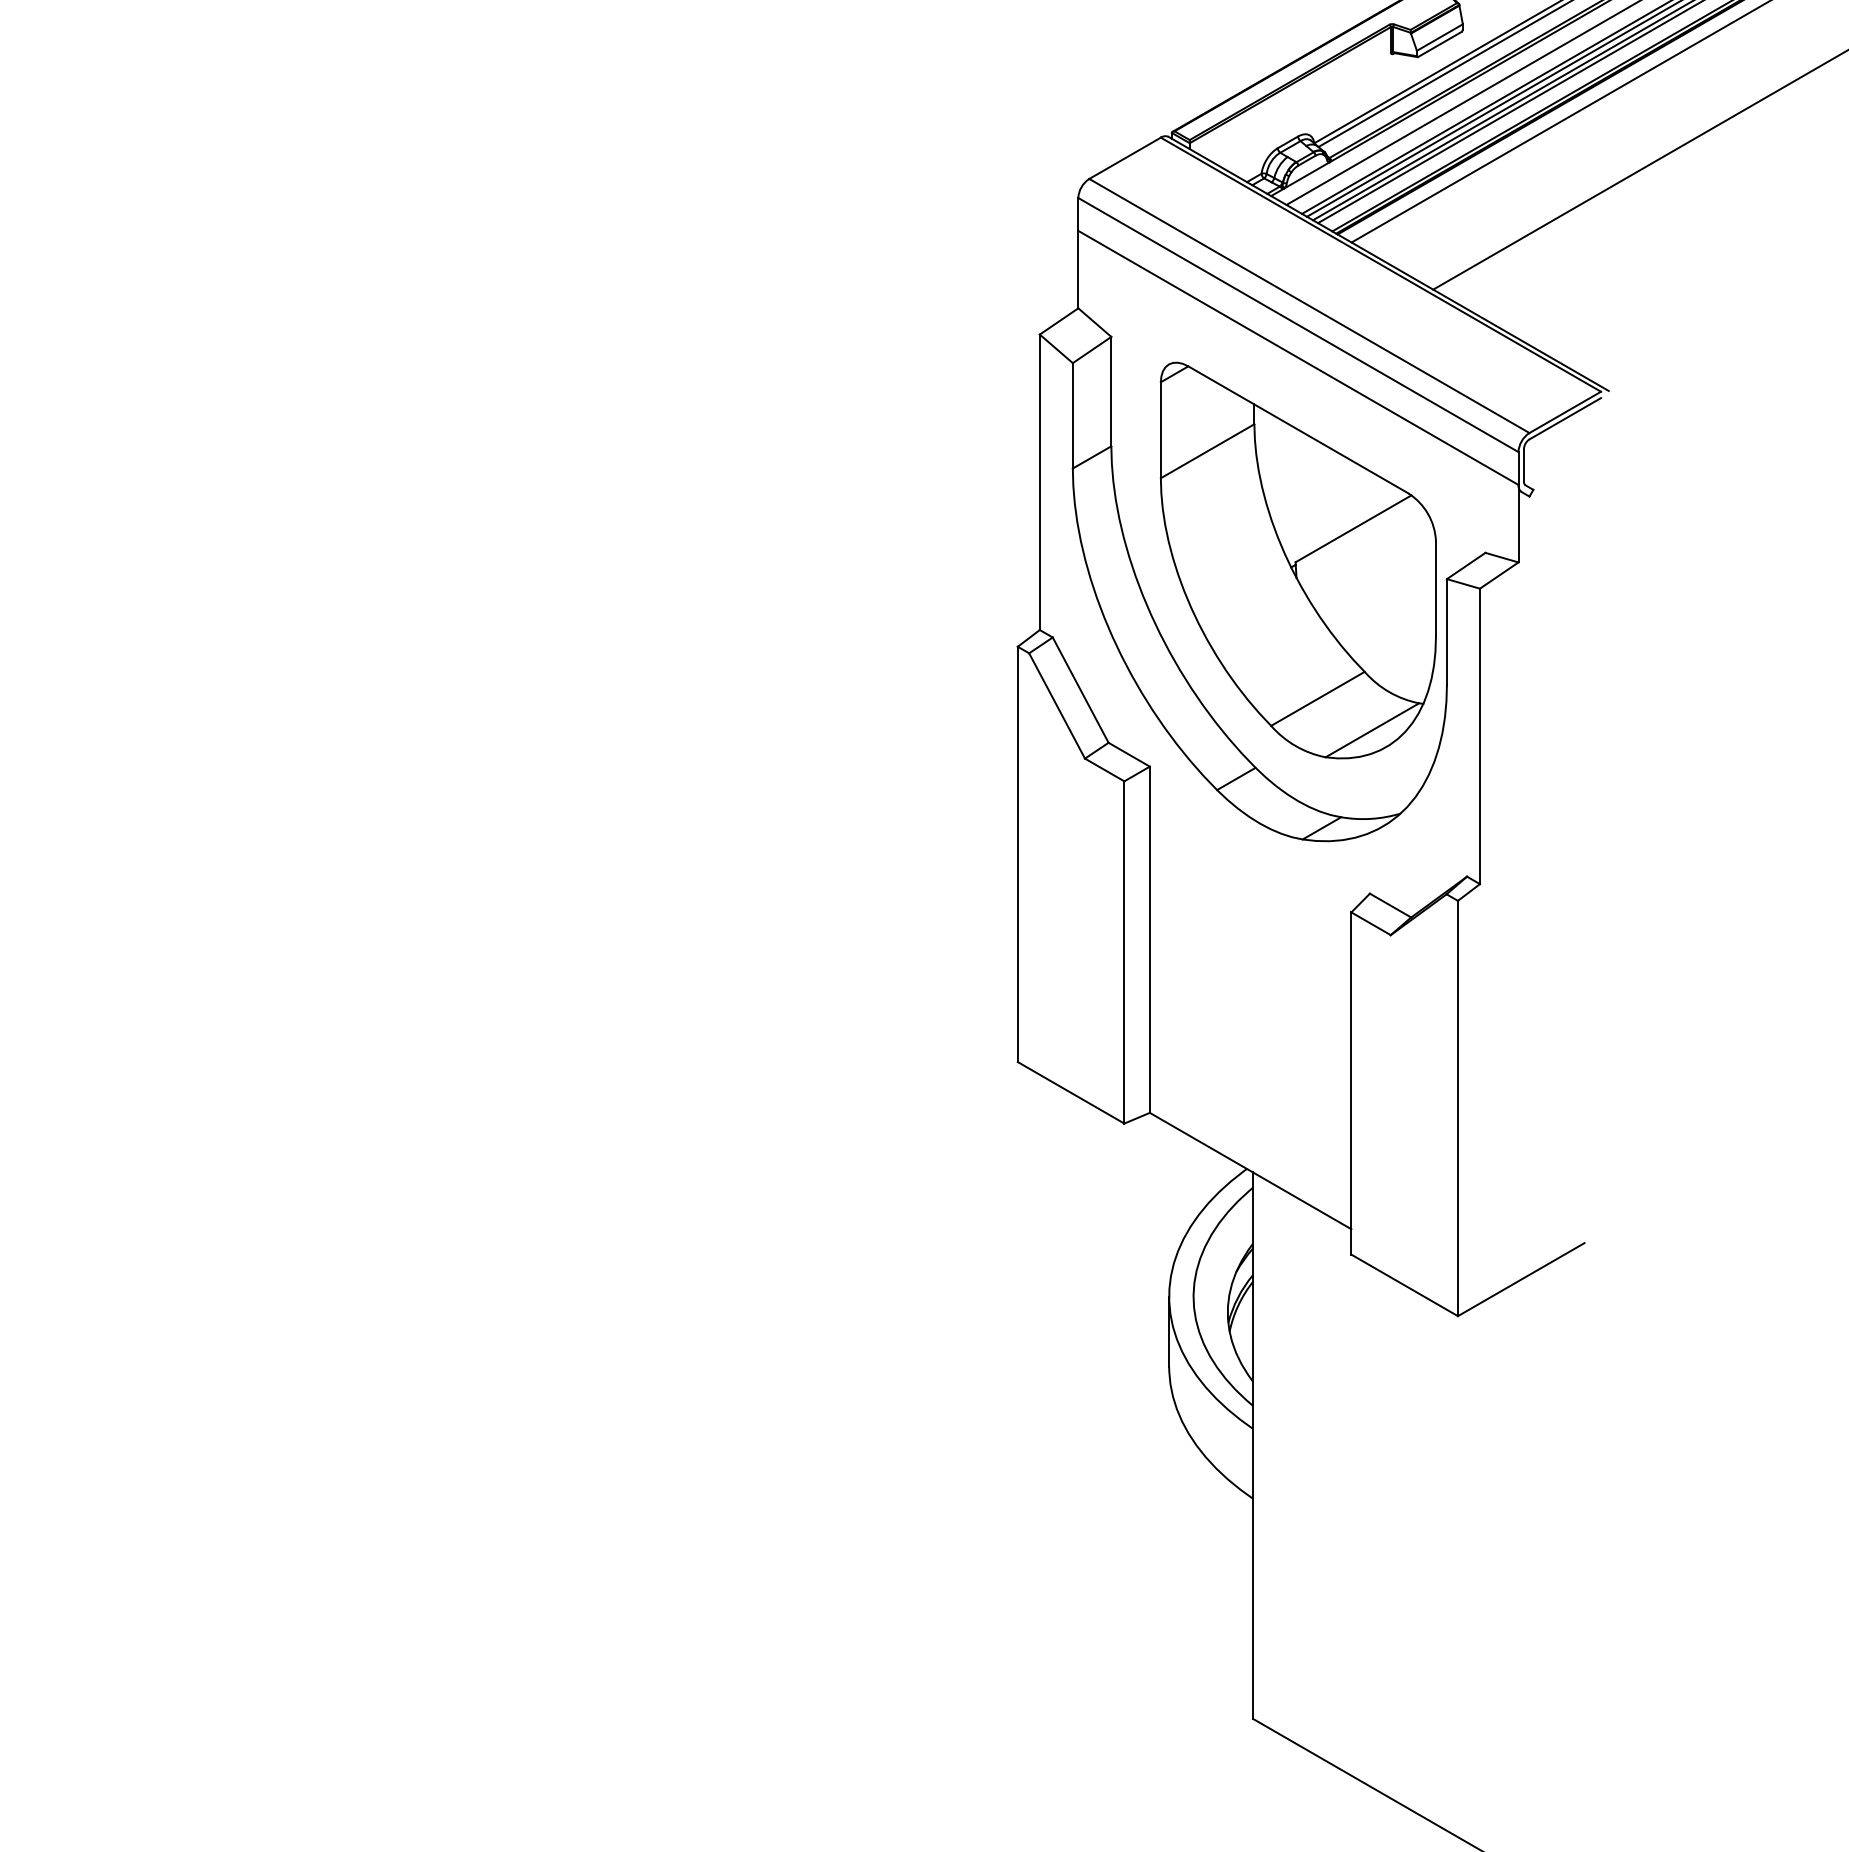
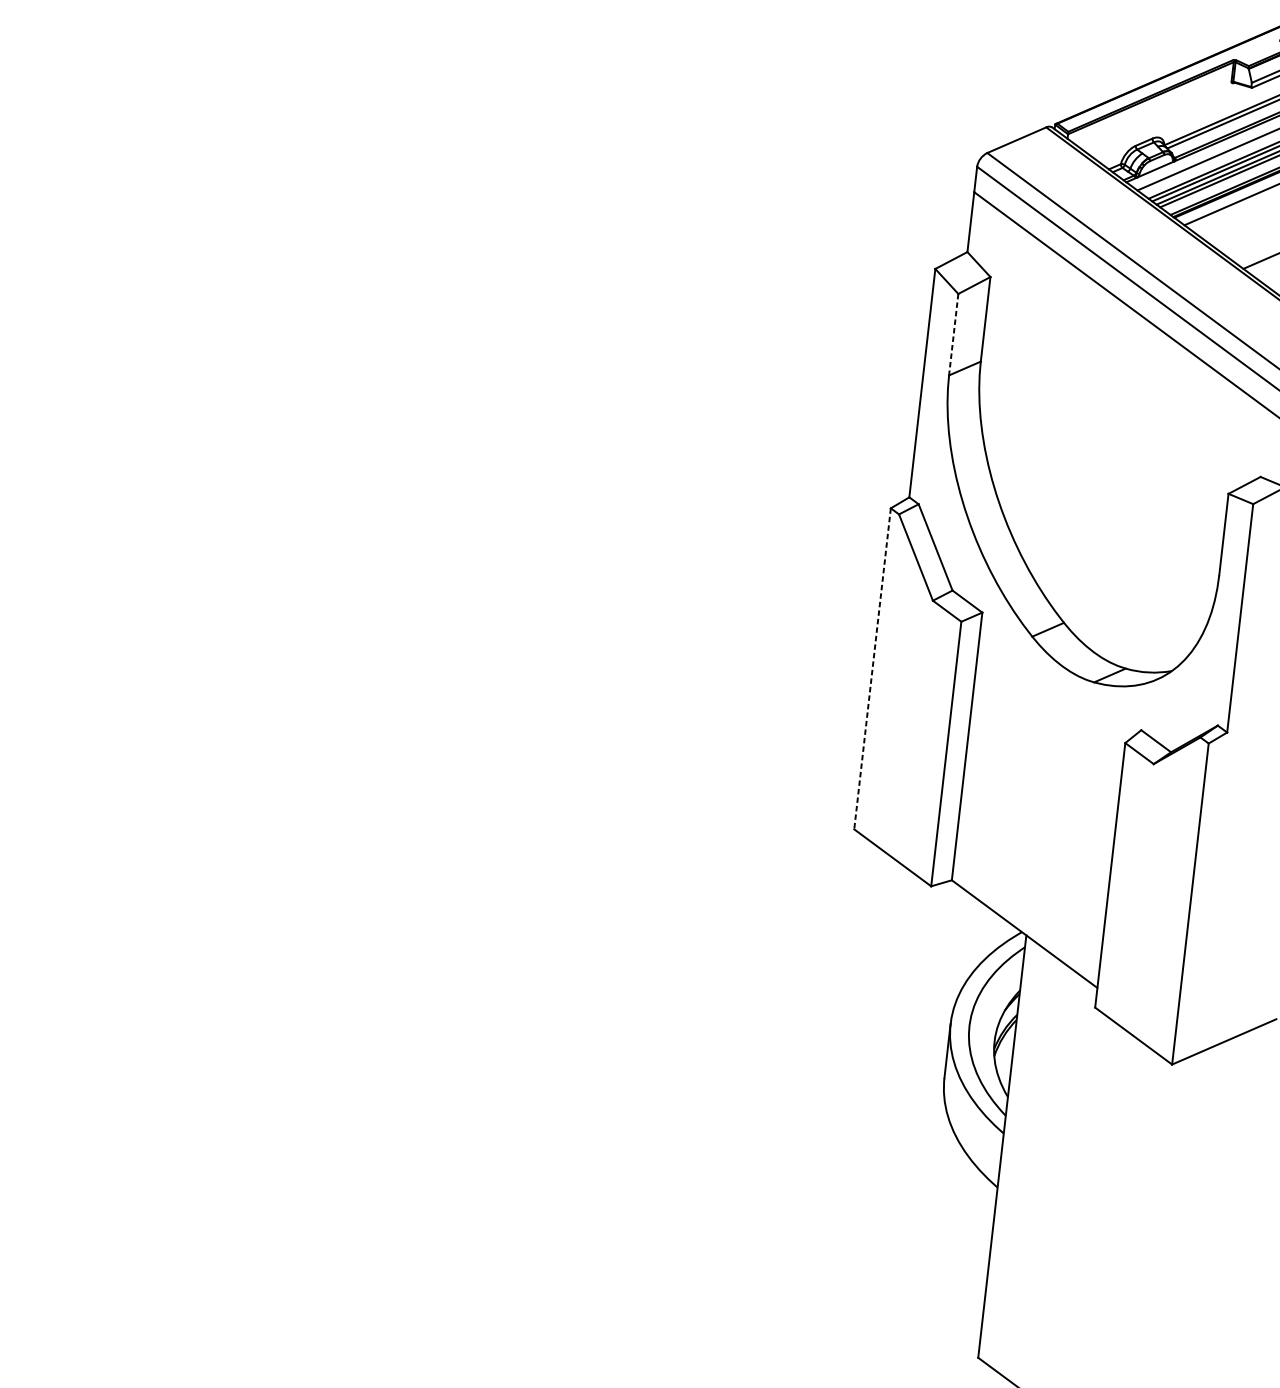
line: (1072, 415) -> (953, 334), solid -> dashed
part: (1297, 560) -> (1114, 466), removed
line: (1017, 854) -> (872, 668), solid -> dashed

